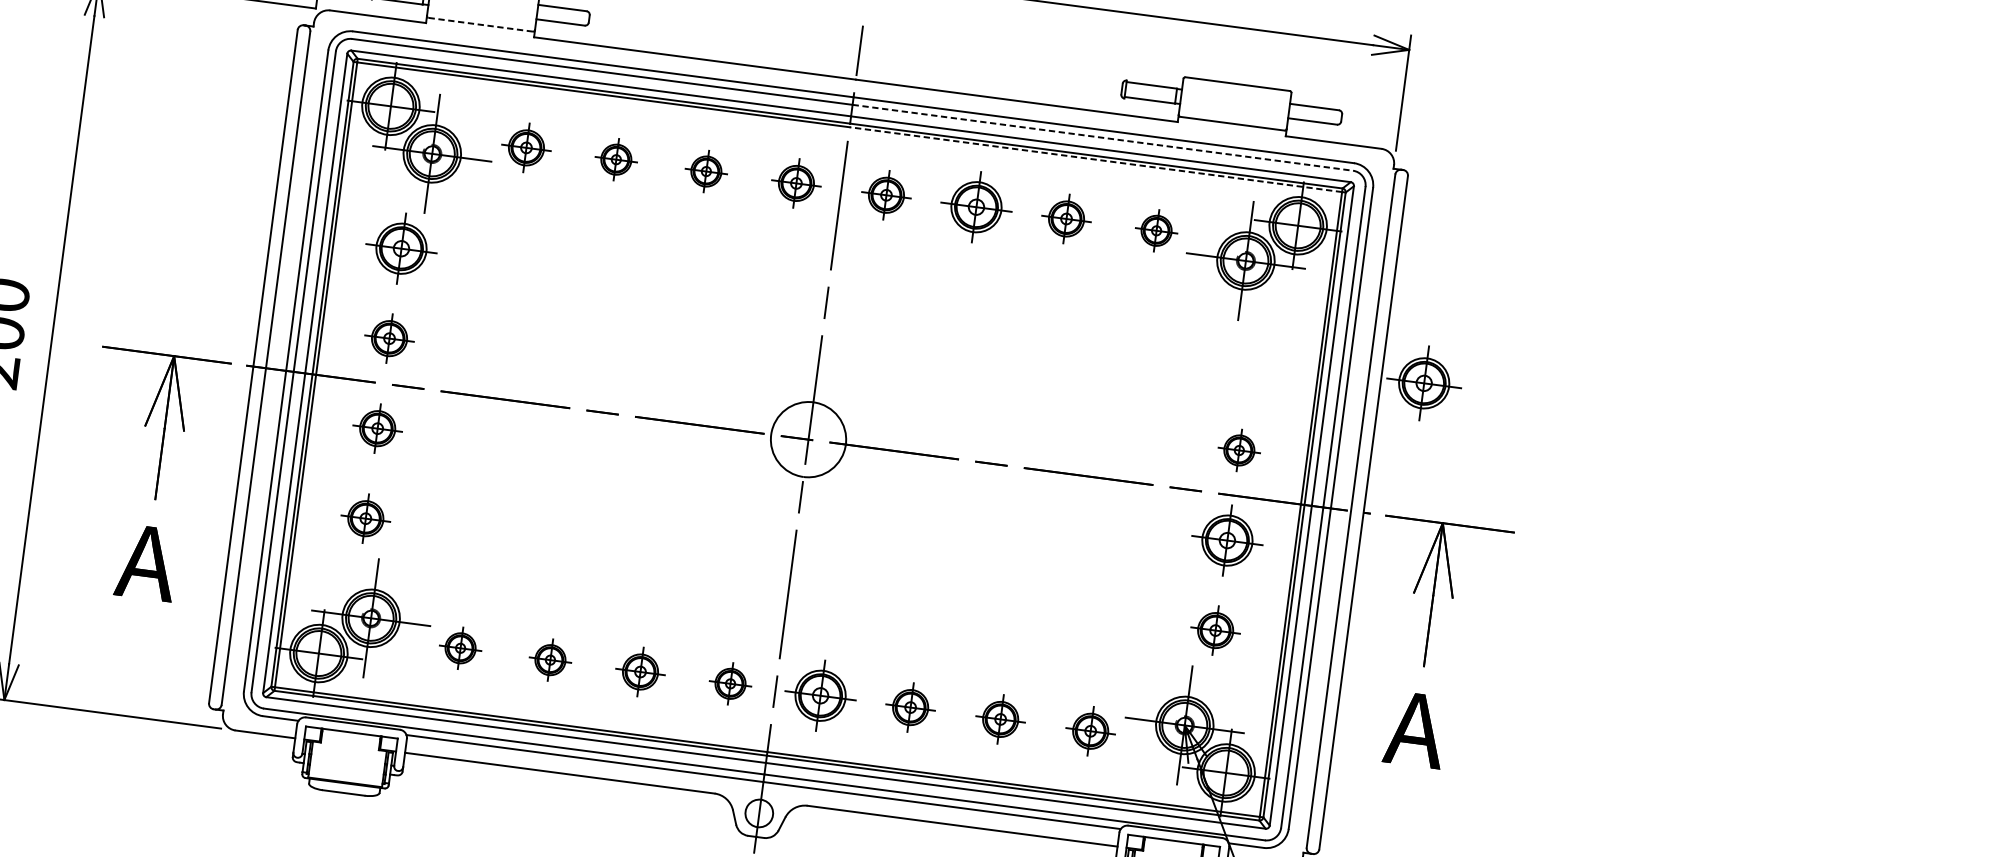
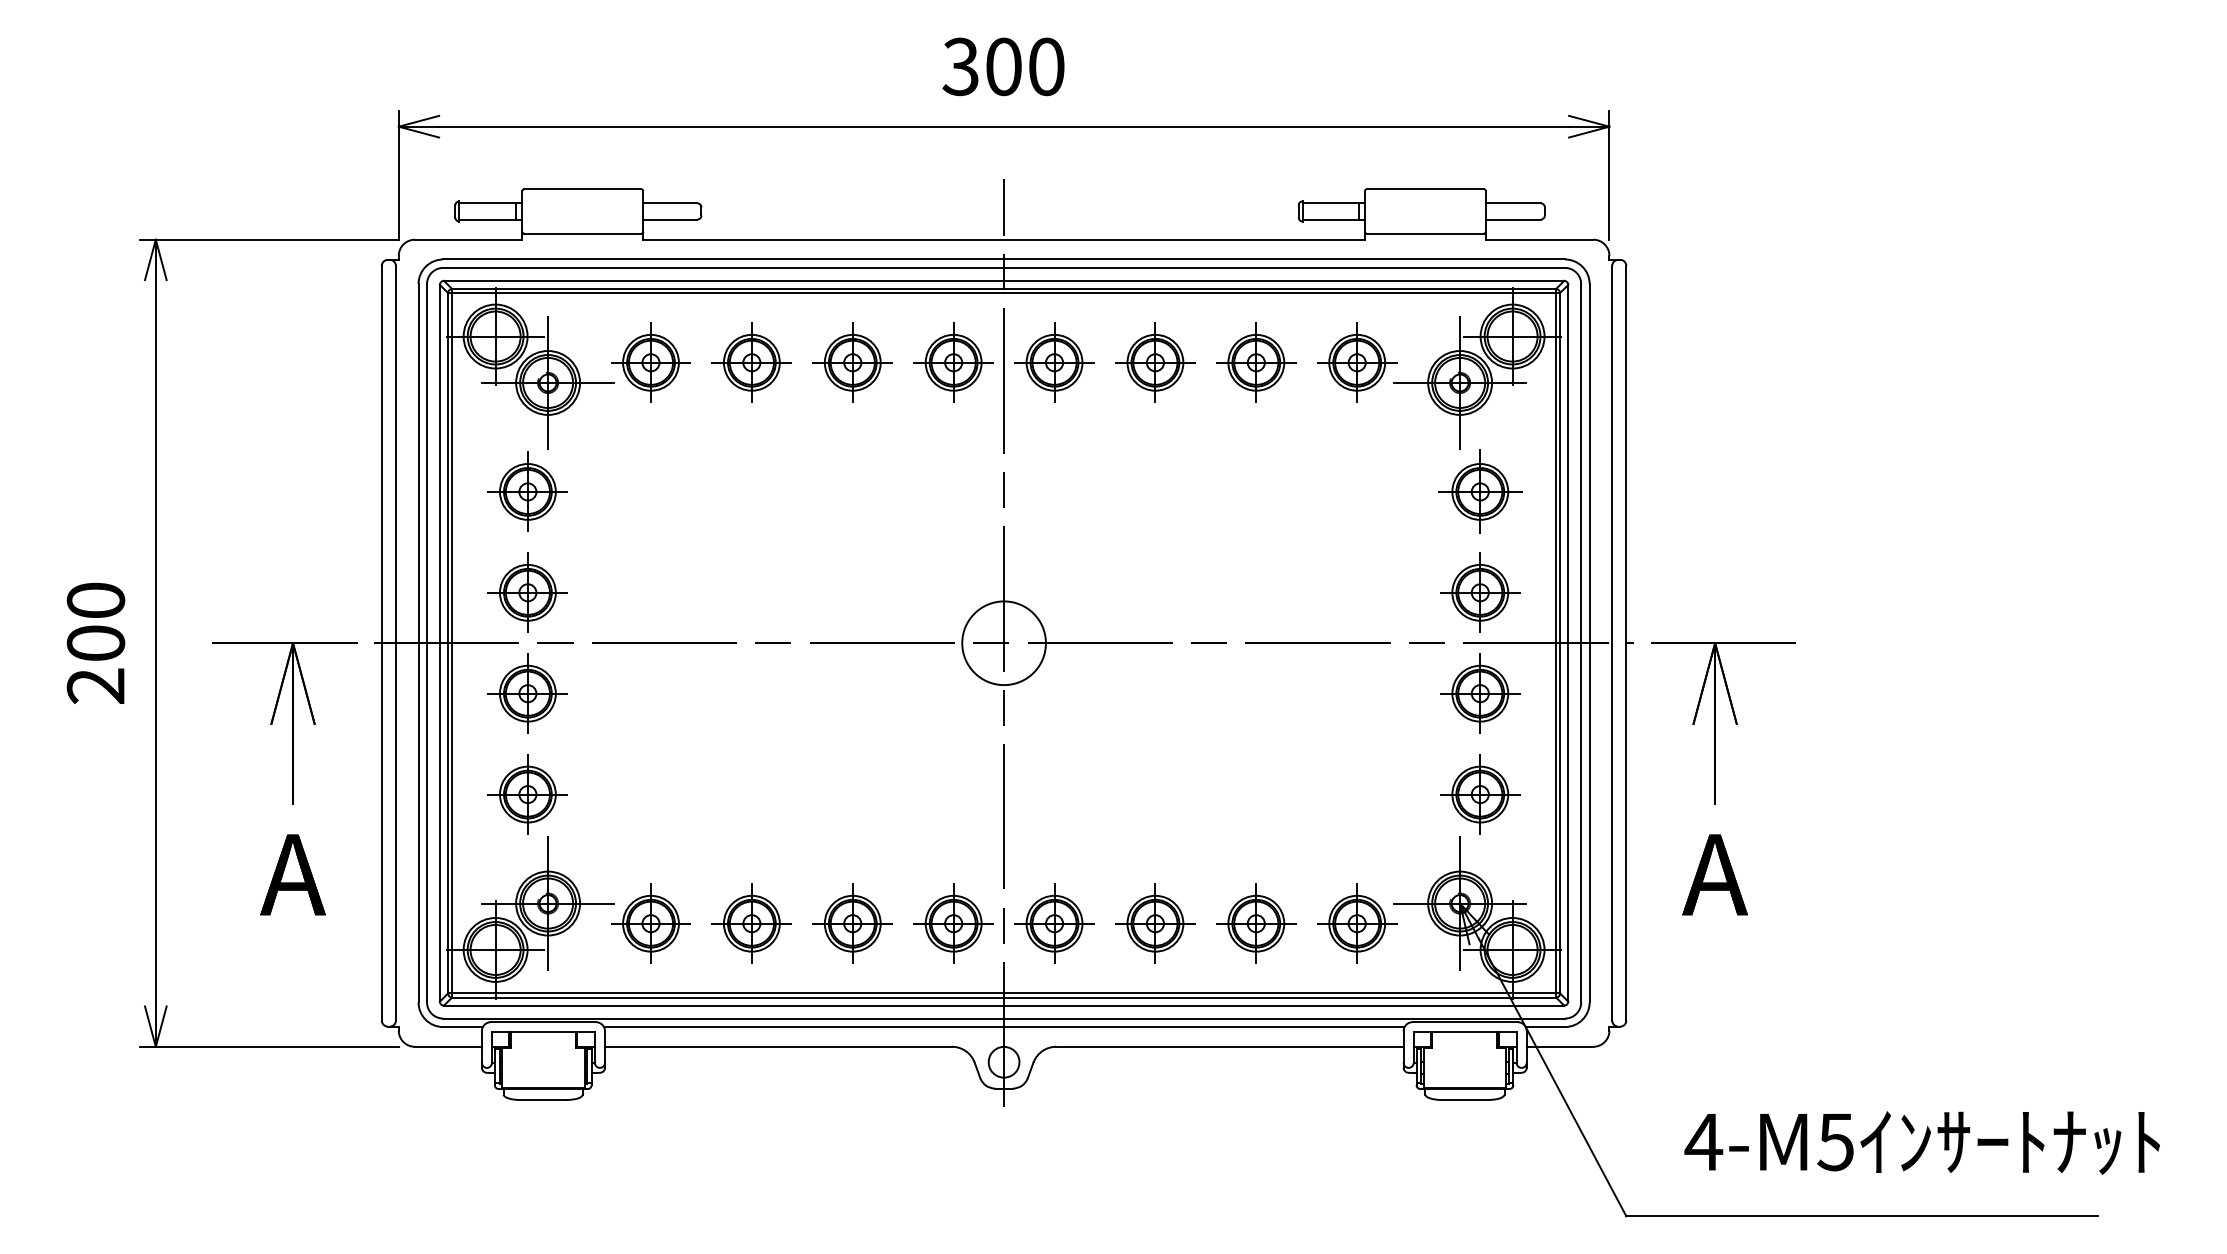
line: (480, 24) -> (582, 233), dashed -> solid
line: (1103, 137) -> (1285, 267), dashed -> solid
part: (526, 147) -> (650, 362), size x1.43
part: (616, 159) -> (751, 362), size x1.67
line: (1096, 160) -> (1280, 293), dashed -> solid
part: (706, 171) -> (852, 362), size x1.67
part: (796, 183) -> (953, 362), size x1.43
part: (886, 195) -> (1054, 362), size x1.43
part: (1066, 218) -> (1256, 362), size x1.43
part: (1156, 230) -> (1357, 362), size x1.67
part: (389, 338) -> (527, 592), size x1.43
part: (1424, 383) -> (1480, 491), moved
part: (377, 428) -> (527, 693), size x1.43
part: (1239, 450) -> (1480, 592), size x1.67
part: (365, 518) -> (527, 794), size x1.43
part: (1215, 630) -> (1480, 794), size x1.43
part: (460, 648) -> (650, 923), size x1.67
part: (550, 660) -> (751, 923), size x1.67
part: (640, 671) -> (852, 923), size x1.43
part: (730, 683) -> (953, 923), size x1.67
part: (910, 707) -> (1155, 923), size x1.43
part: (1000, 719) -> (1256, 923), size x1.43
part: (1090, 731) -> (1357, 923), size x1.43

